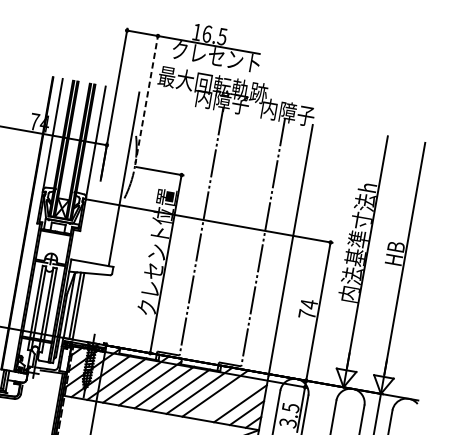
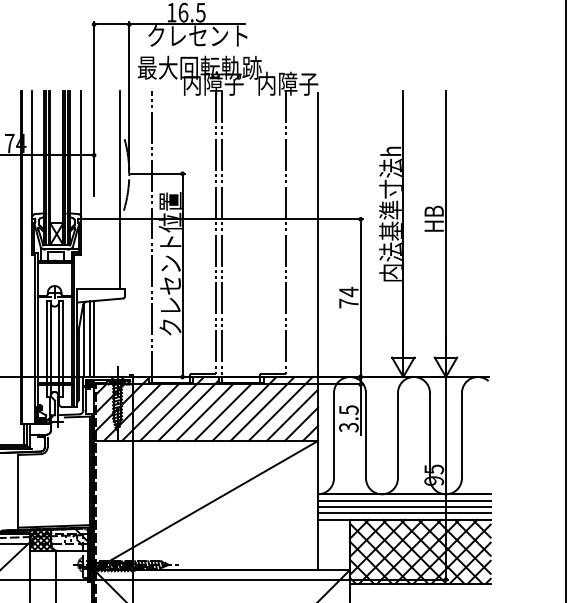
line: (147, 99) -> (129, 96), dashed -> solid
line: (144, 225) -> (151, 236), added
line: (206, 236) -> (222, 236), added
line: (231, 395) -> (280, 408), added

